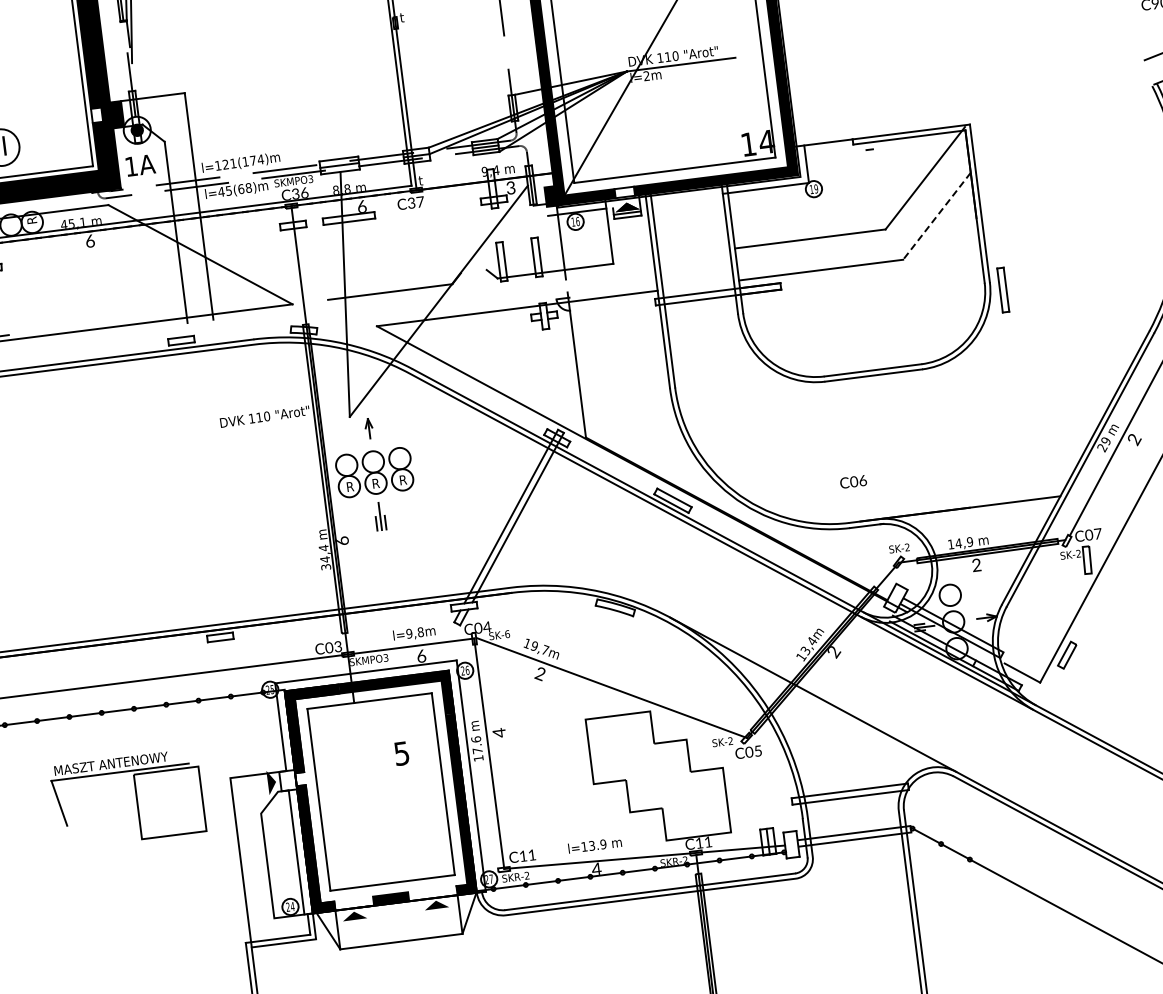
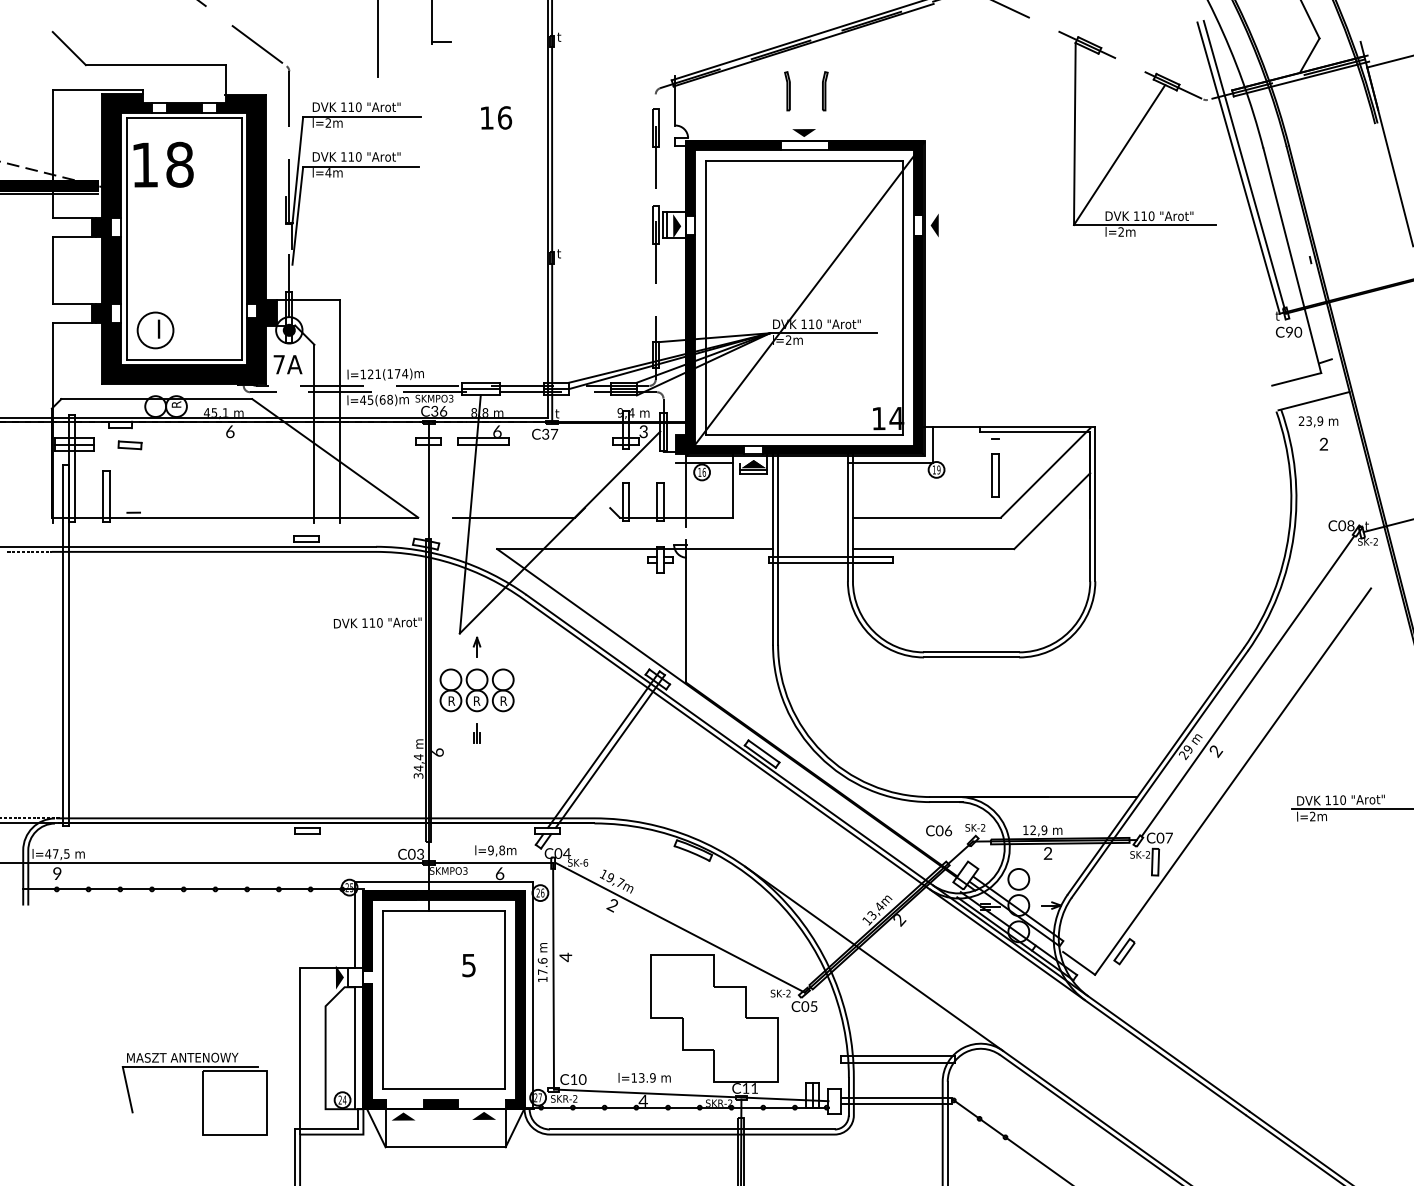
text: (130, 166) -> (278, 364), 1A -> 7A
line: (937, 216) -> (1052, 511), dashed -> solid
part: (1003, 289) -> (995, 475), moved
text: (853, 481) -> (939, 830), moved
part: (379, 516) -> (476, 733), size x0.71
text: (958, 542) -> (1033, 829), 14,9 -> 12,9
part: (135, 797) -> (202, 1093), moved
text: (531, 855) -> (582, 1079), C11 -> C10

